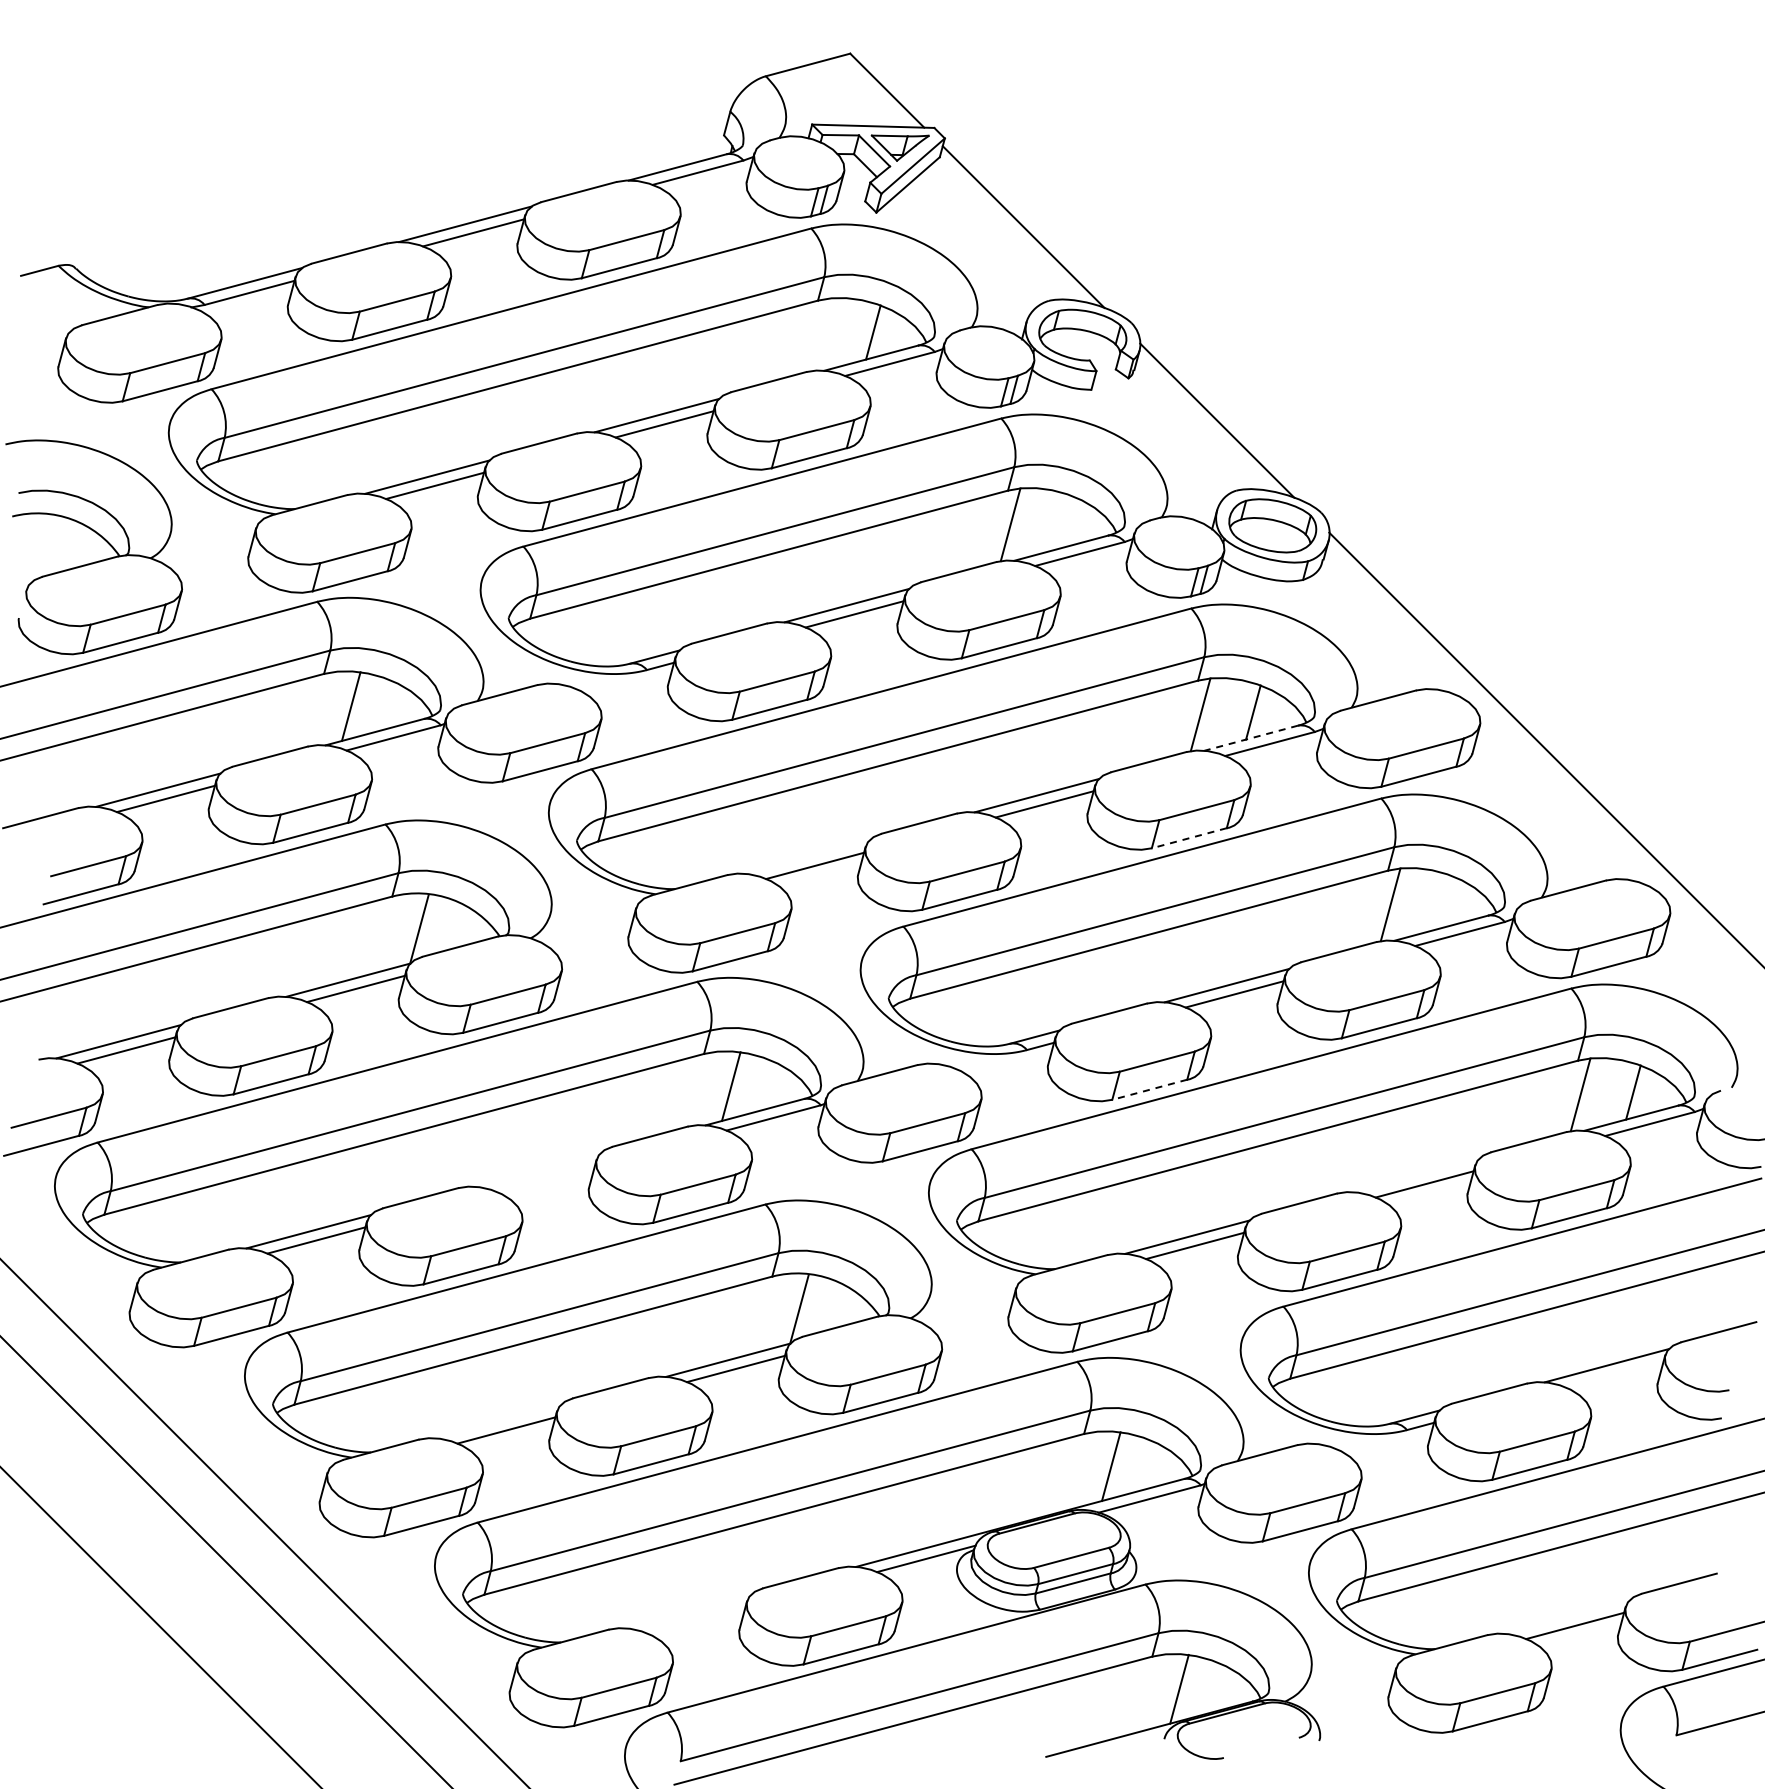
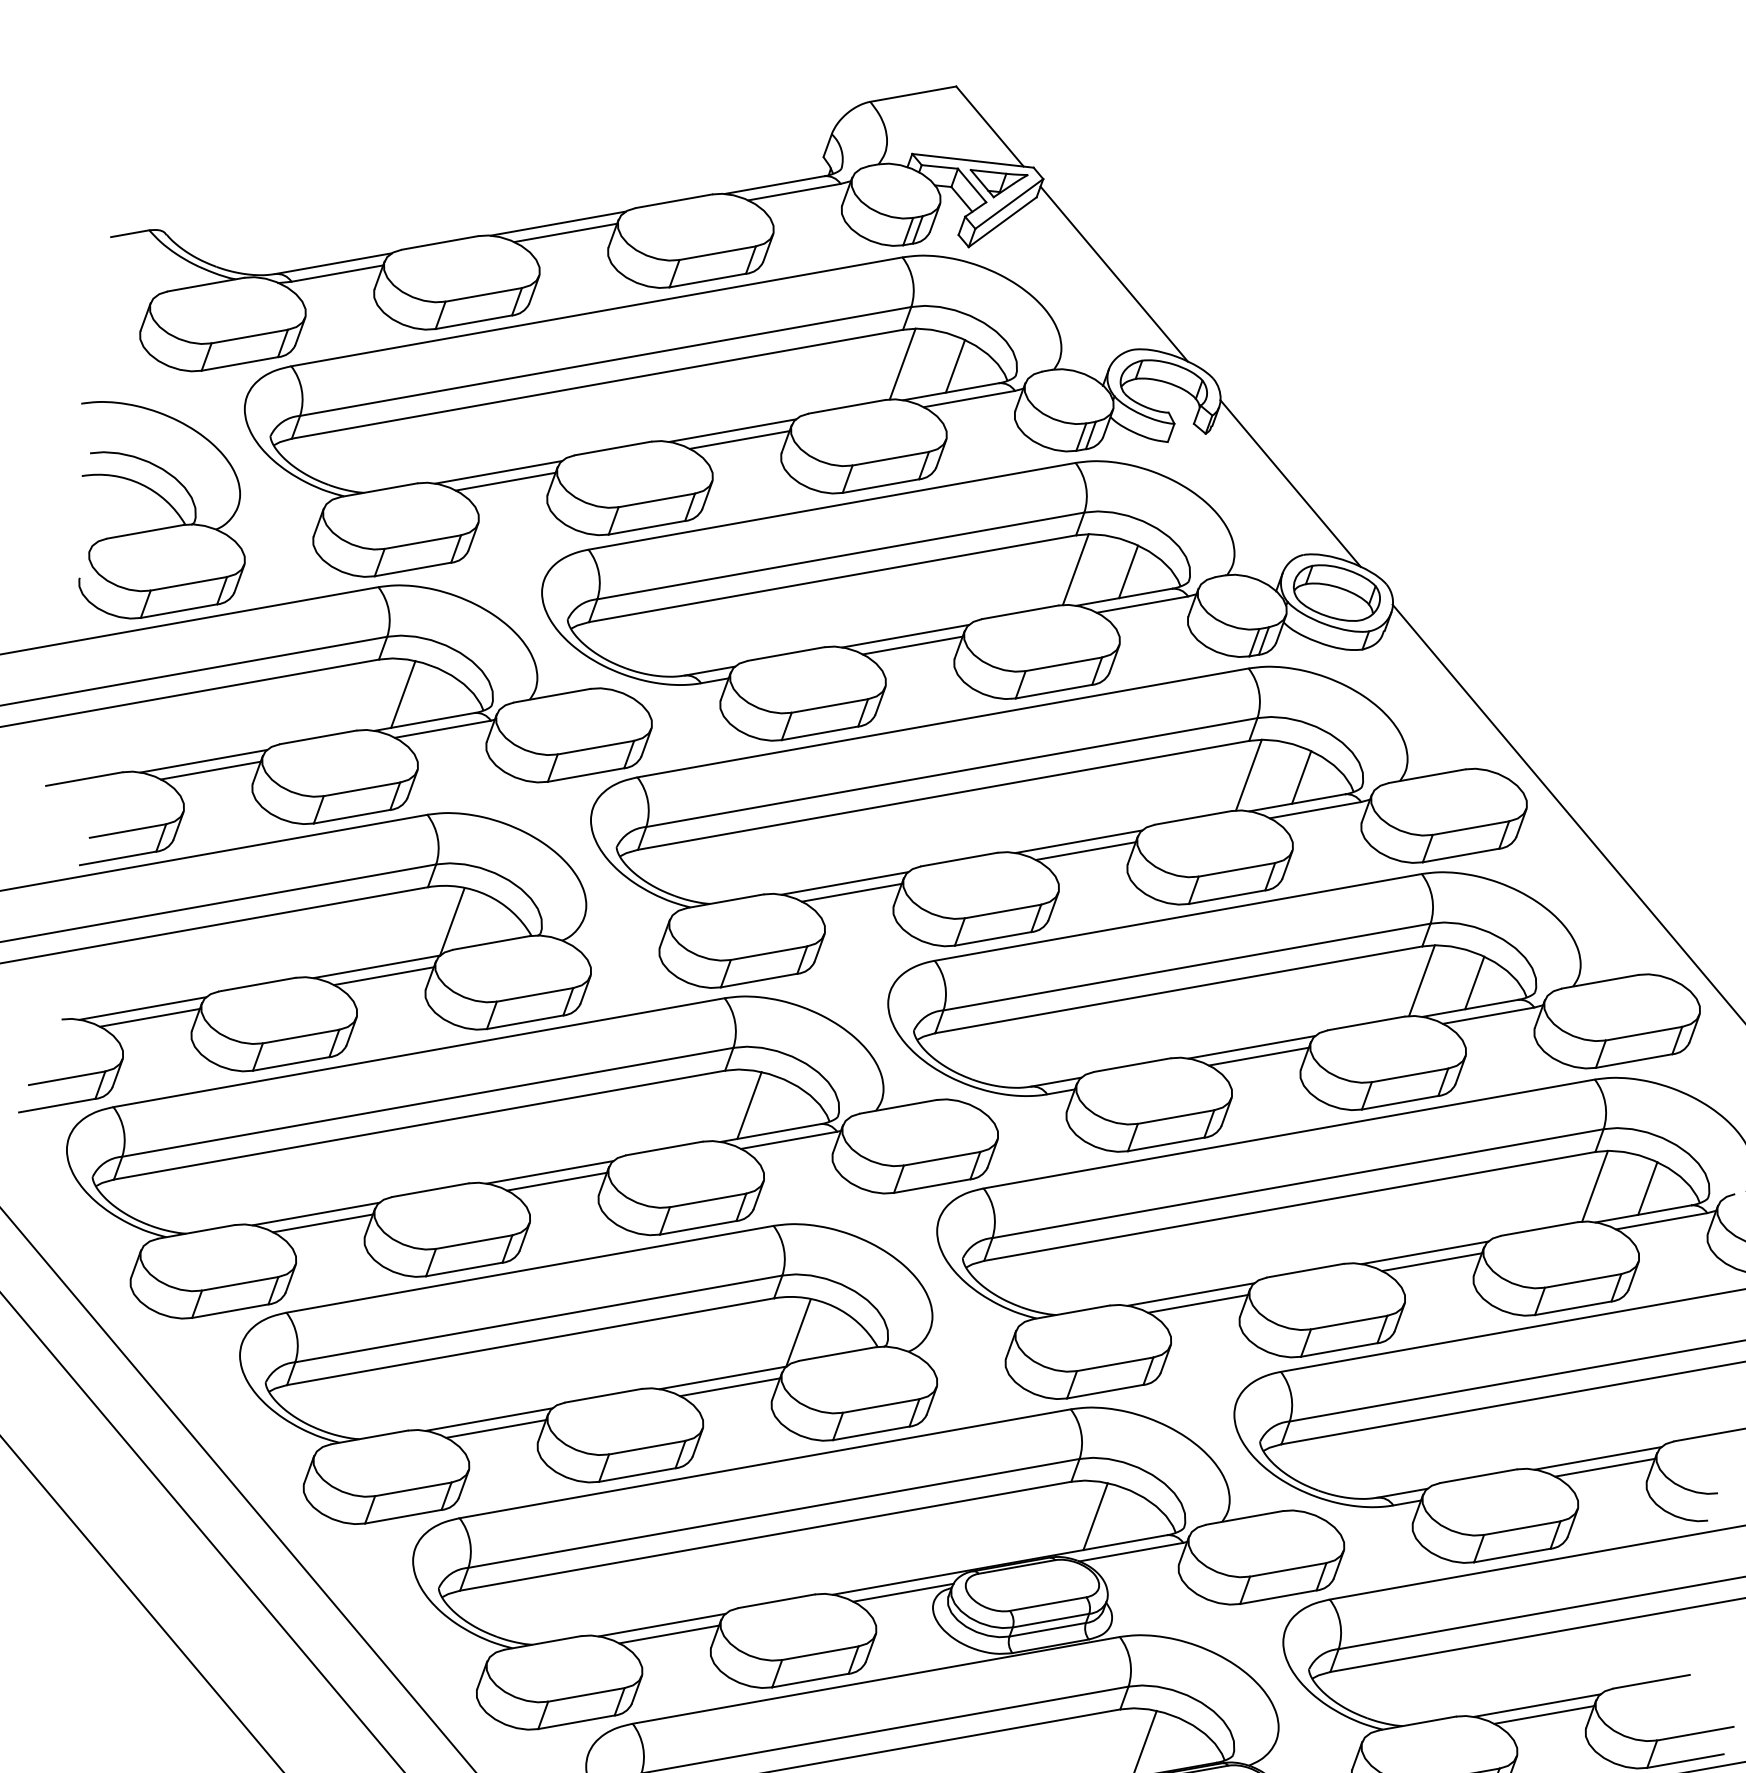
line: (820, 334) -> (902, 363), added
line: (1063, 522) -> (1128, 571), added
line: (1250, 738) -> (1296, 803), dashed -> solid
line: (1189, 838) -> (1227, 897), dashed -> solid
line: (807, 856) -> (845, 882), added
line: (1443, 902) -> (1474, 982), added
line: (1149, 1089) -> (1165, 1144), dashed -> solid
line: (538, 1169) -> (550, 1171), added
line: (1416, 1175) -> (1424, 1252), added
line: (545, 1178) -> (556, 1181), added
line: (1614, 1374) -> (1604, 1467), added
line: (498, 1421) -> (488, 1419), added
line: (688, 1611) -> (662, 1624), added
line: (1567, 1616) -> (1537, 1704), added
line: (696, 1620) -> (669, 1634), added

